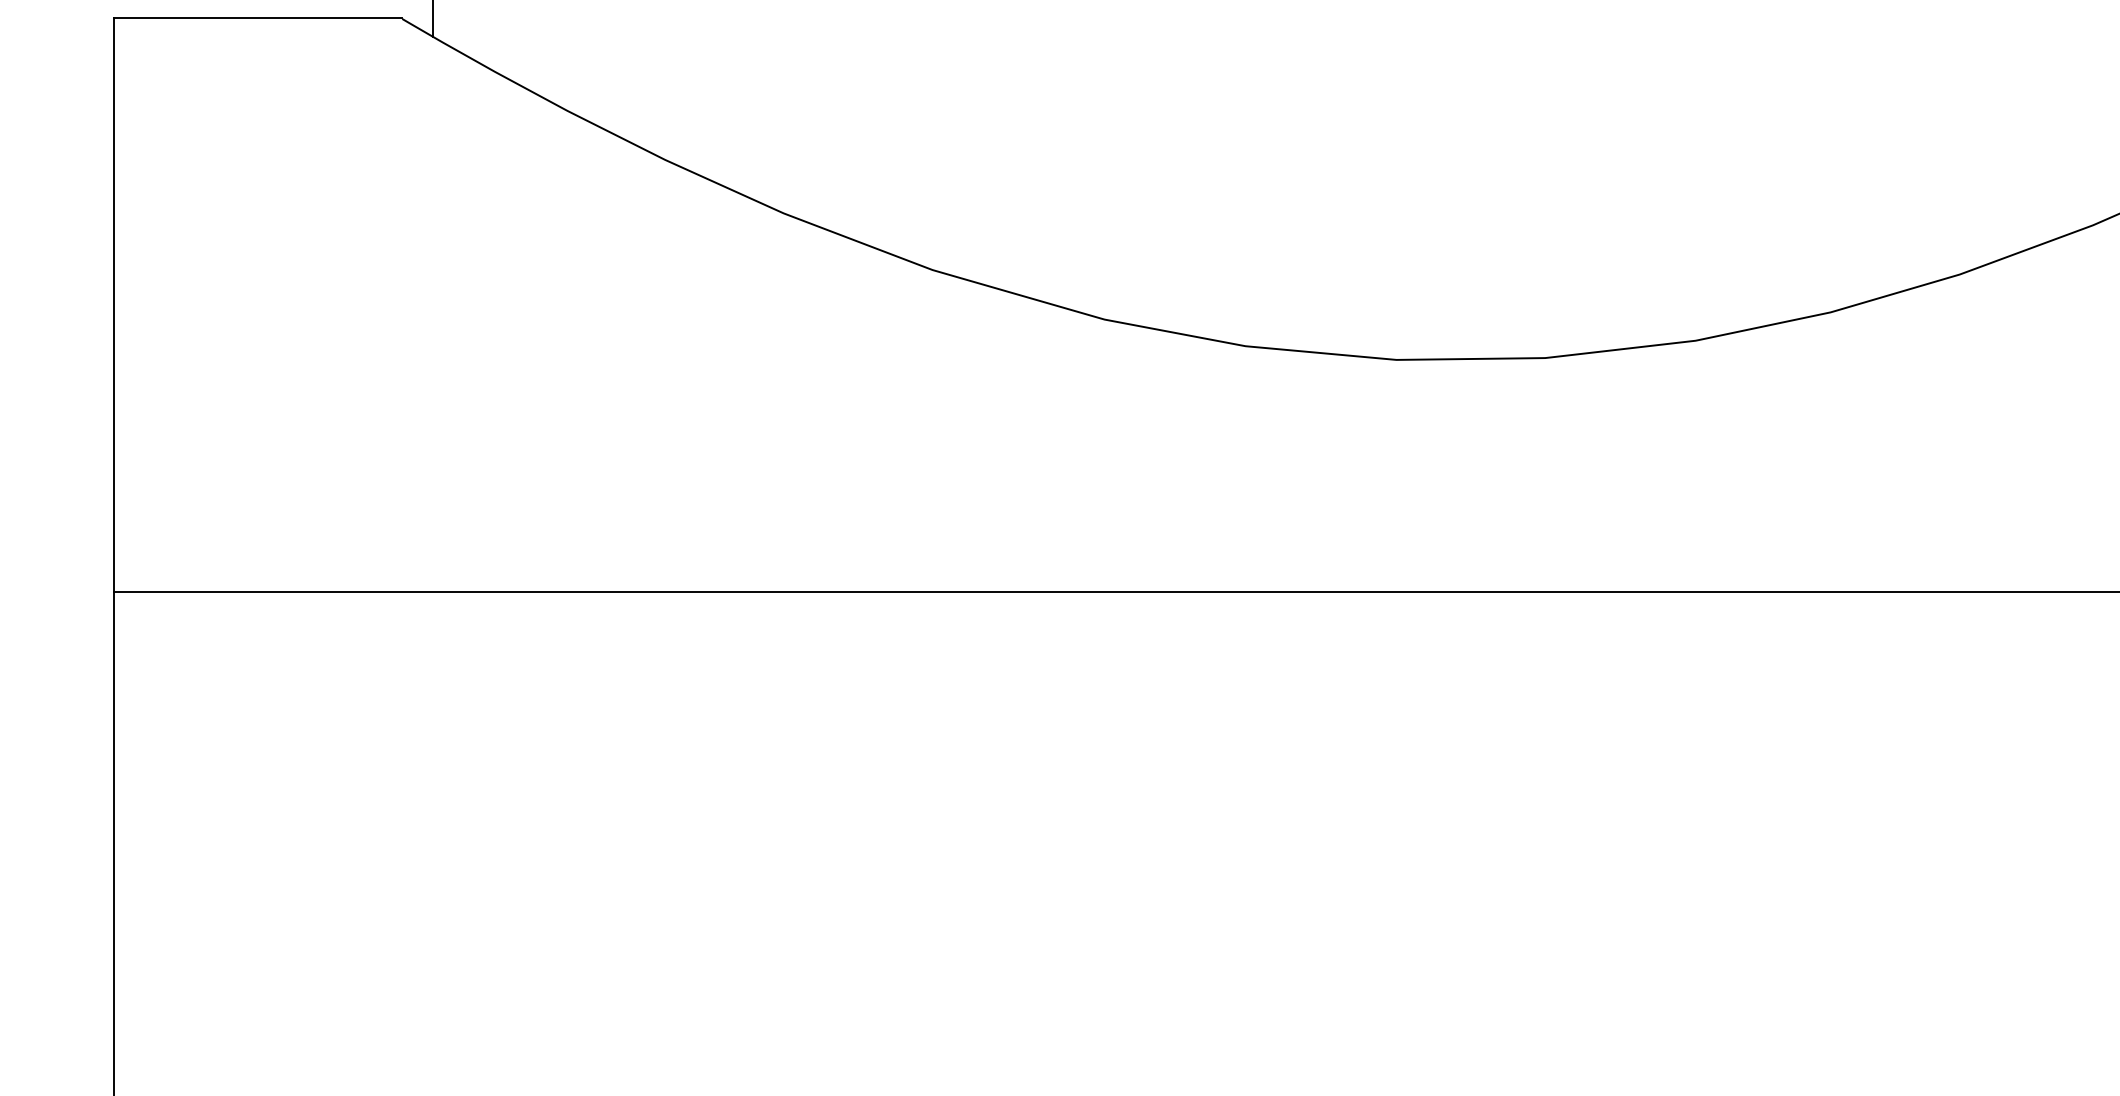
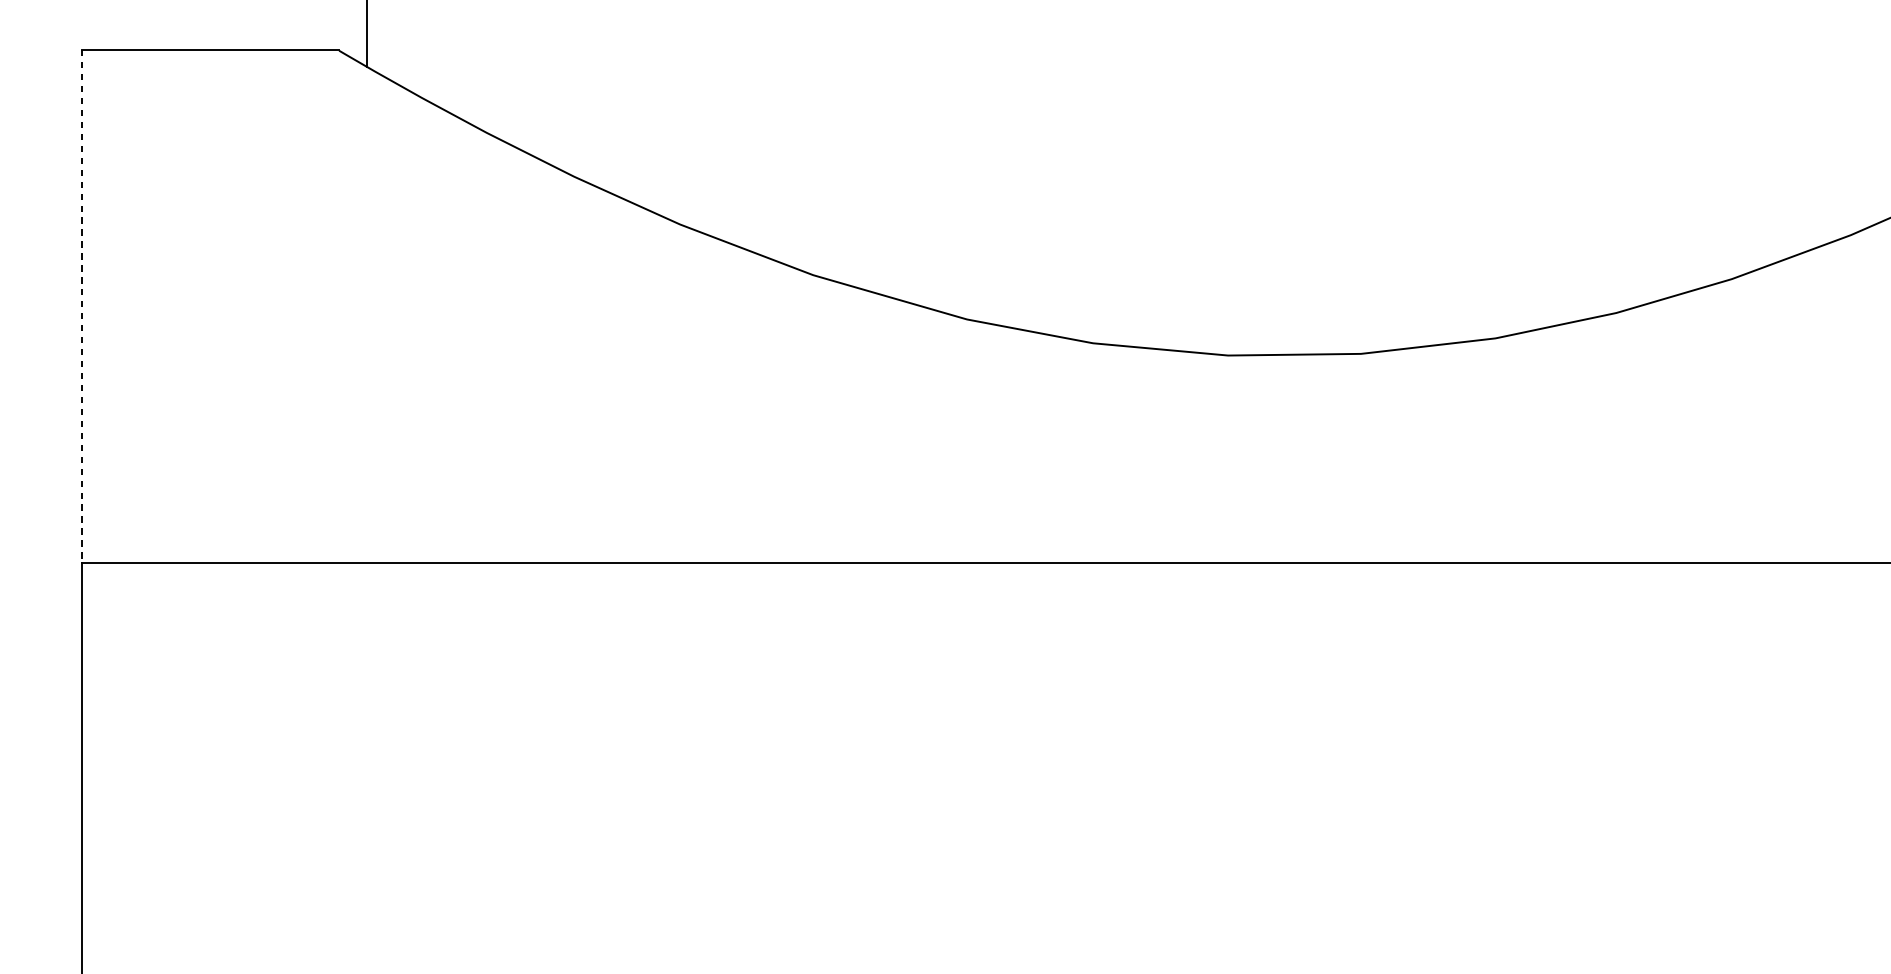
line: (114, 305) -> (81, 306), solid -> dashed

